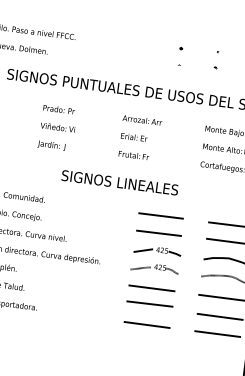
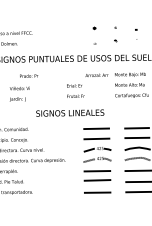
part: (178, 54) -> (93, 34), size x1.6
part: (216, 60) -> (115, 34), size x1.4
text: (141, 118) -> (96, 74), moved
text: (55, 136) -> (19, 93), moved

